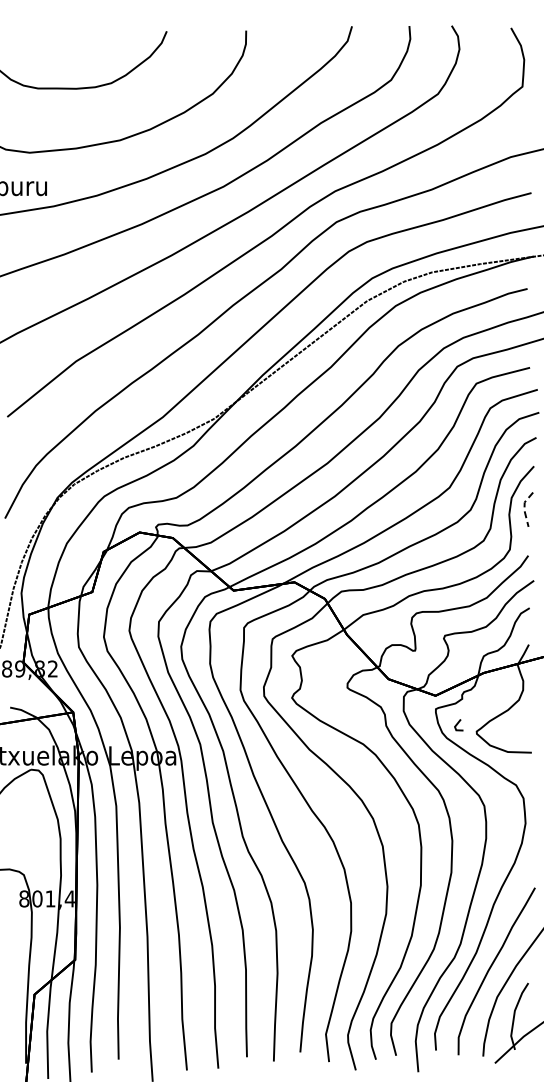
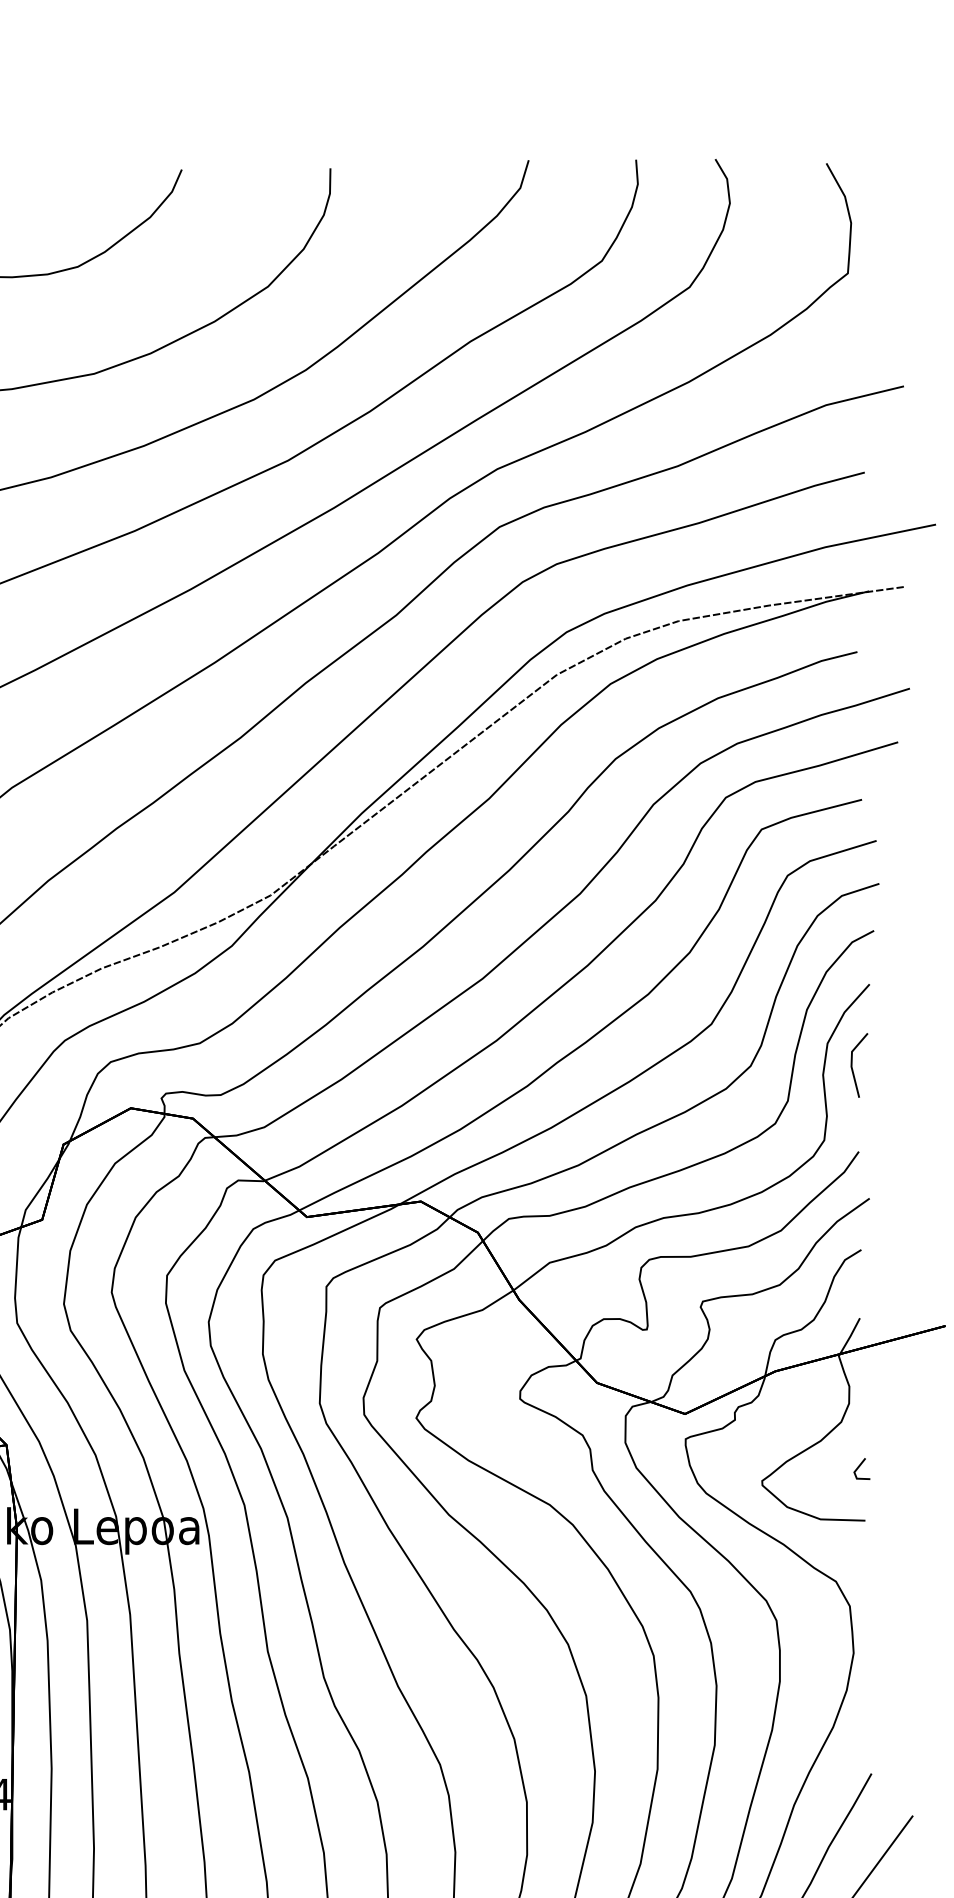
line: (524, 509) -> (851, 1065), dashed -> solid
line: (458, 724) -> (860, 1467), moved

